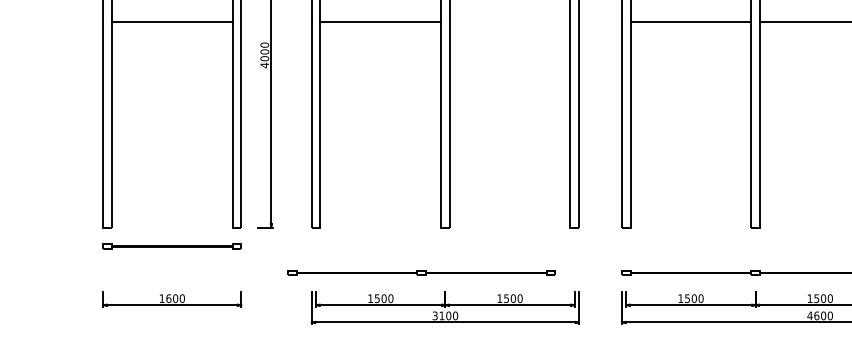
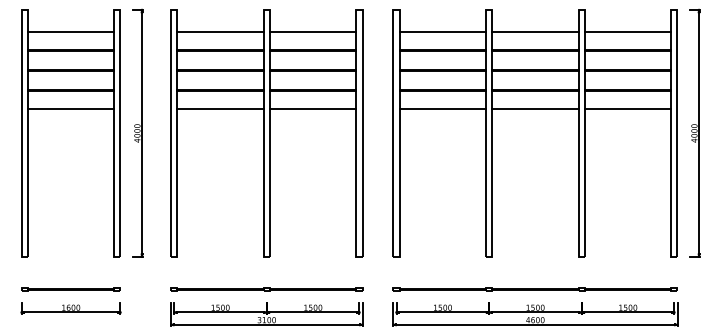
line: (509, 21) -> (312, 109), added
line: (171, 246) -> (70, 289), moved
line: (421, 271) -> (266, 288), moved

